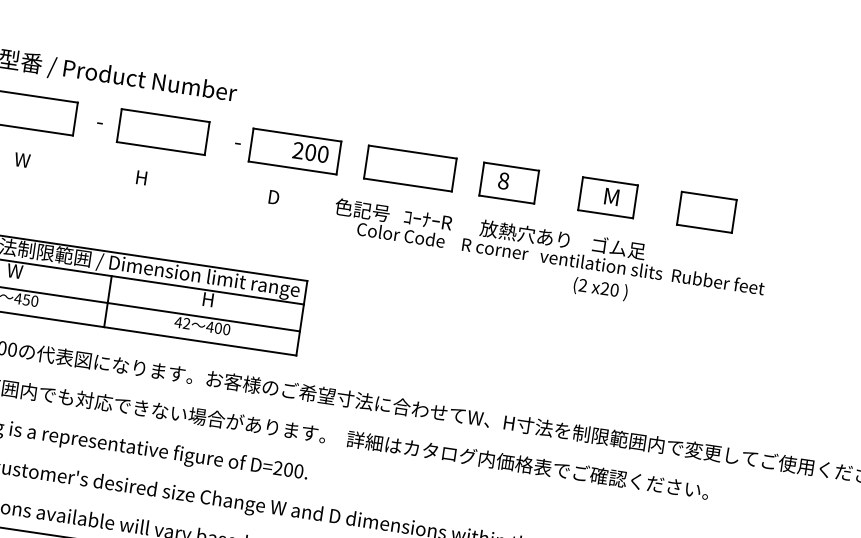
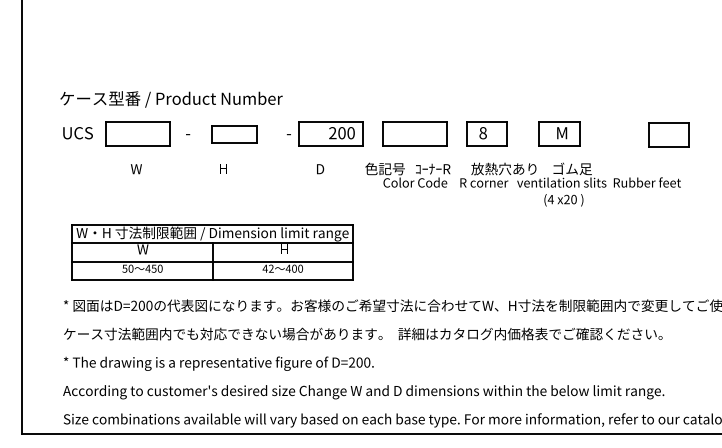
part: (162, 131) -> (233, 133), size x0.7
part: (706, 211) -> (668, 134), moved
text: (582, 285) -> (550, 199), (2 -> (4

